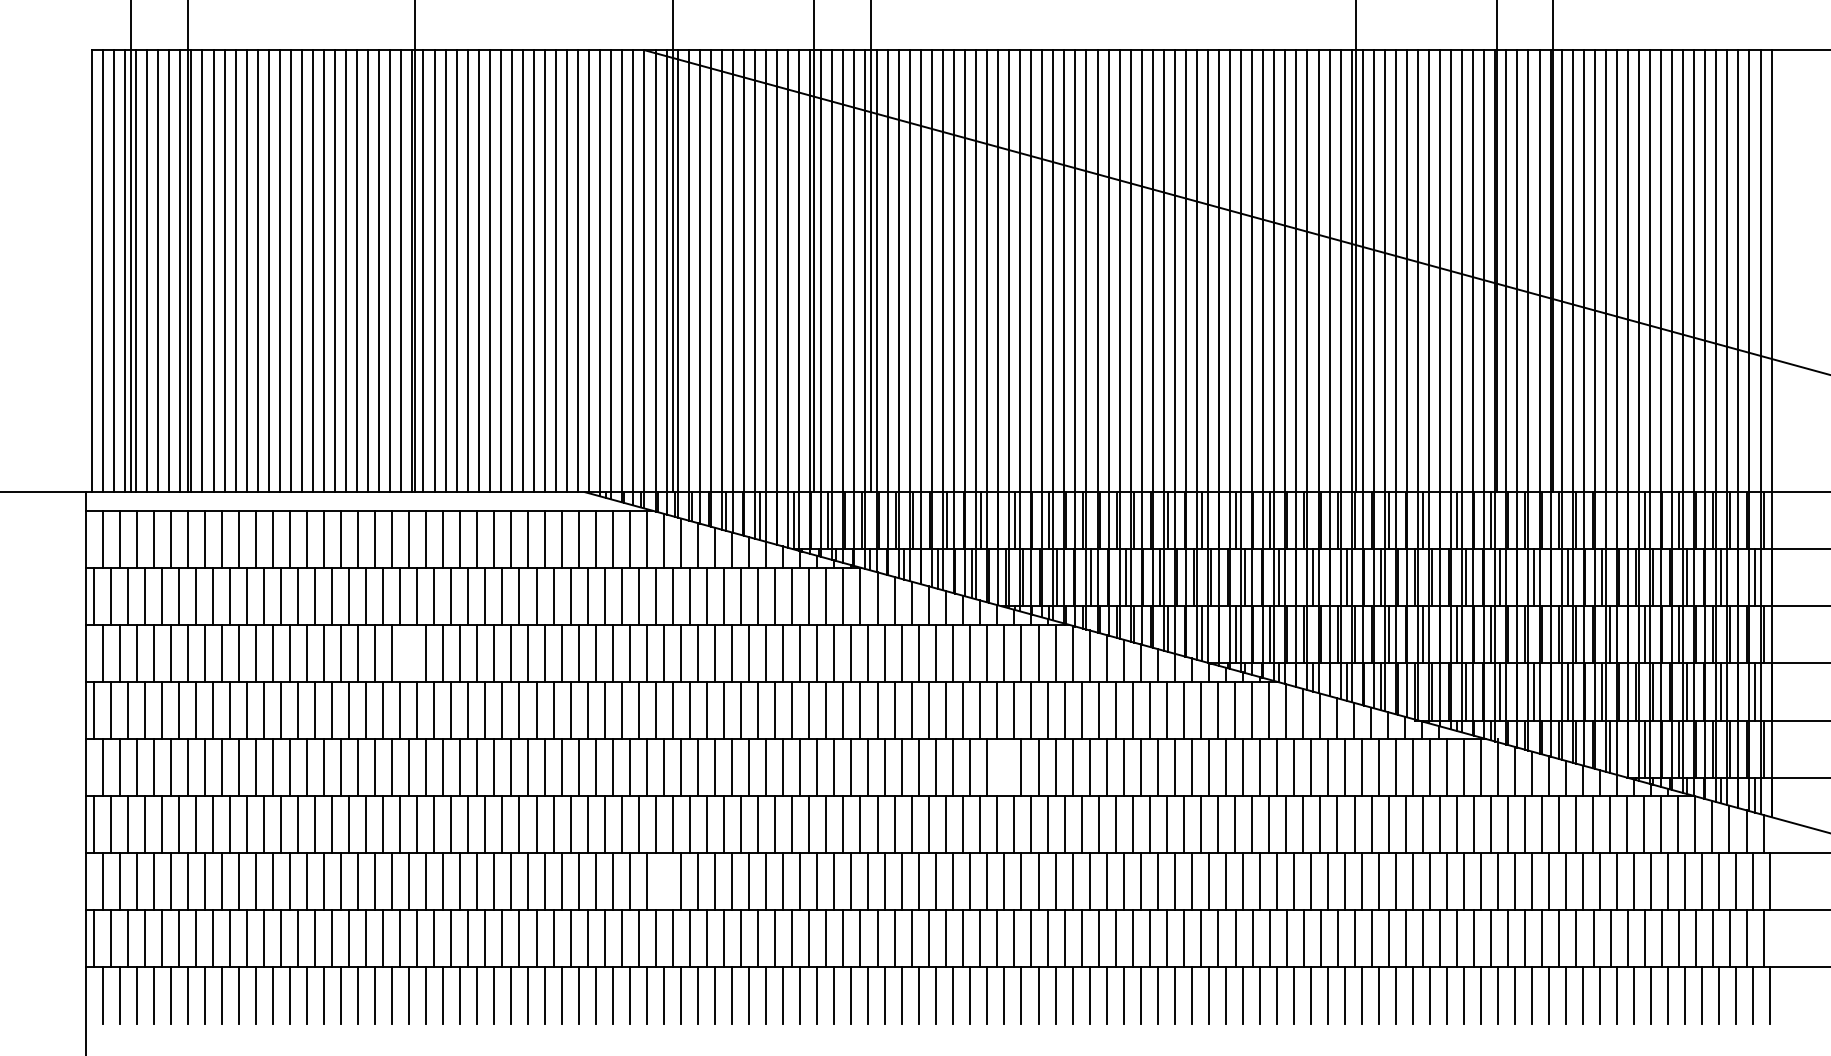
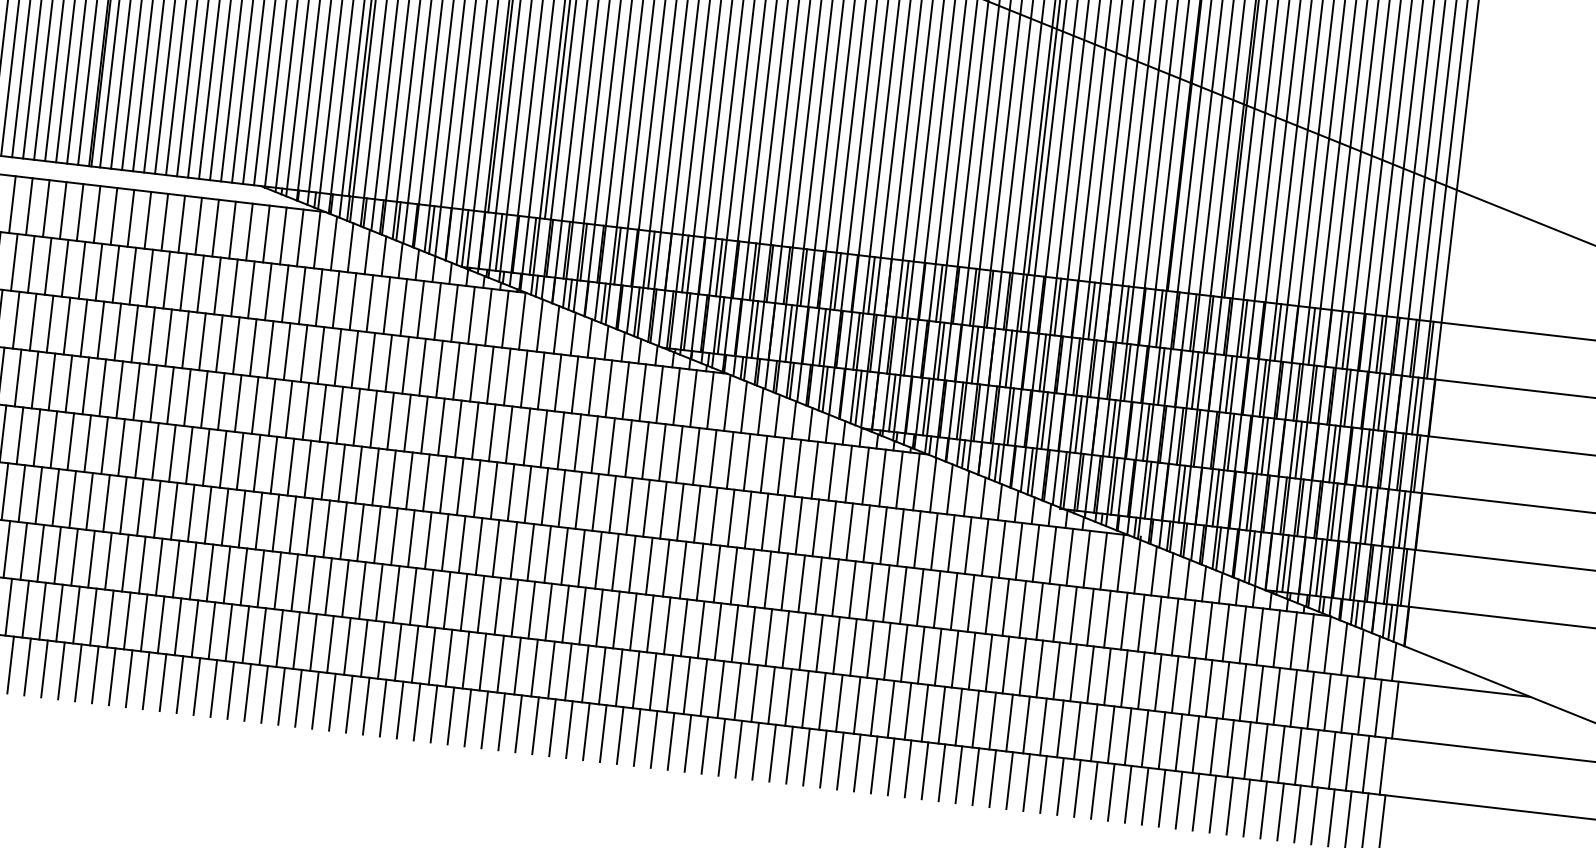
line: (1610, 520) -> (1277, 332), added
line: (408, 652) -> (66, 325), added
line: (1004, 767) -> (646, 508), added
line: (664, 881) -> (295, 582), added

